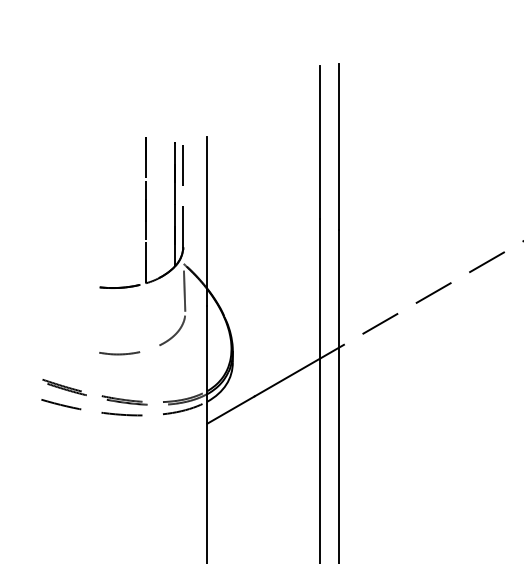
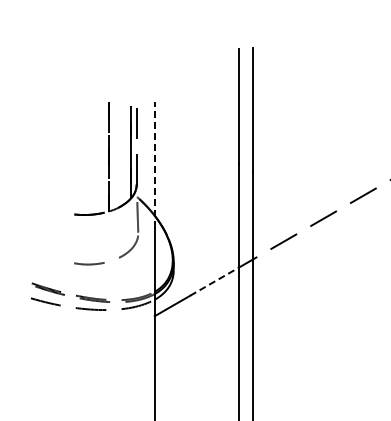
line: (207, 220) -> (154, 164), solid -> dashed
line: (287, 377) -> (214, 281), solid -> dashed

